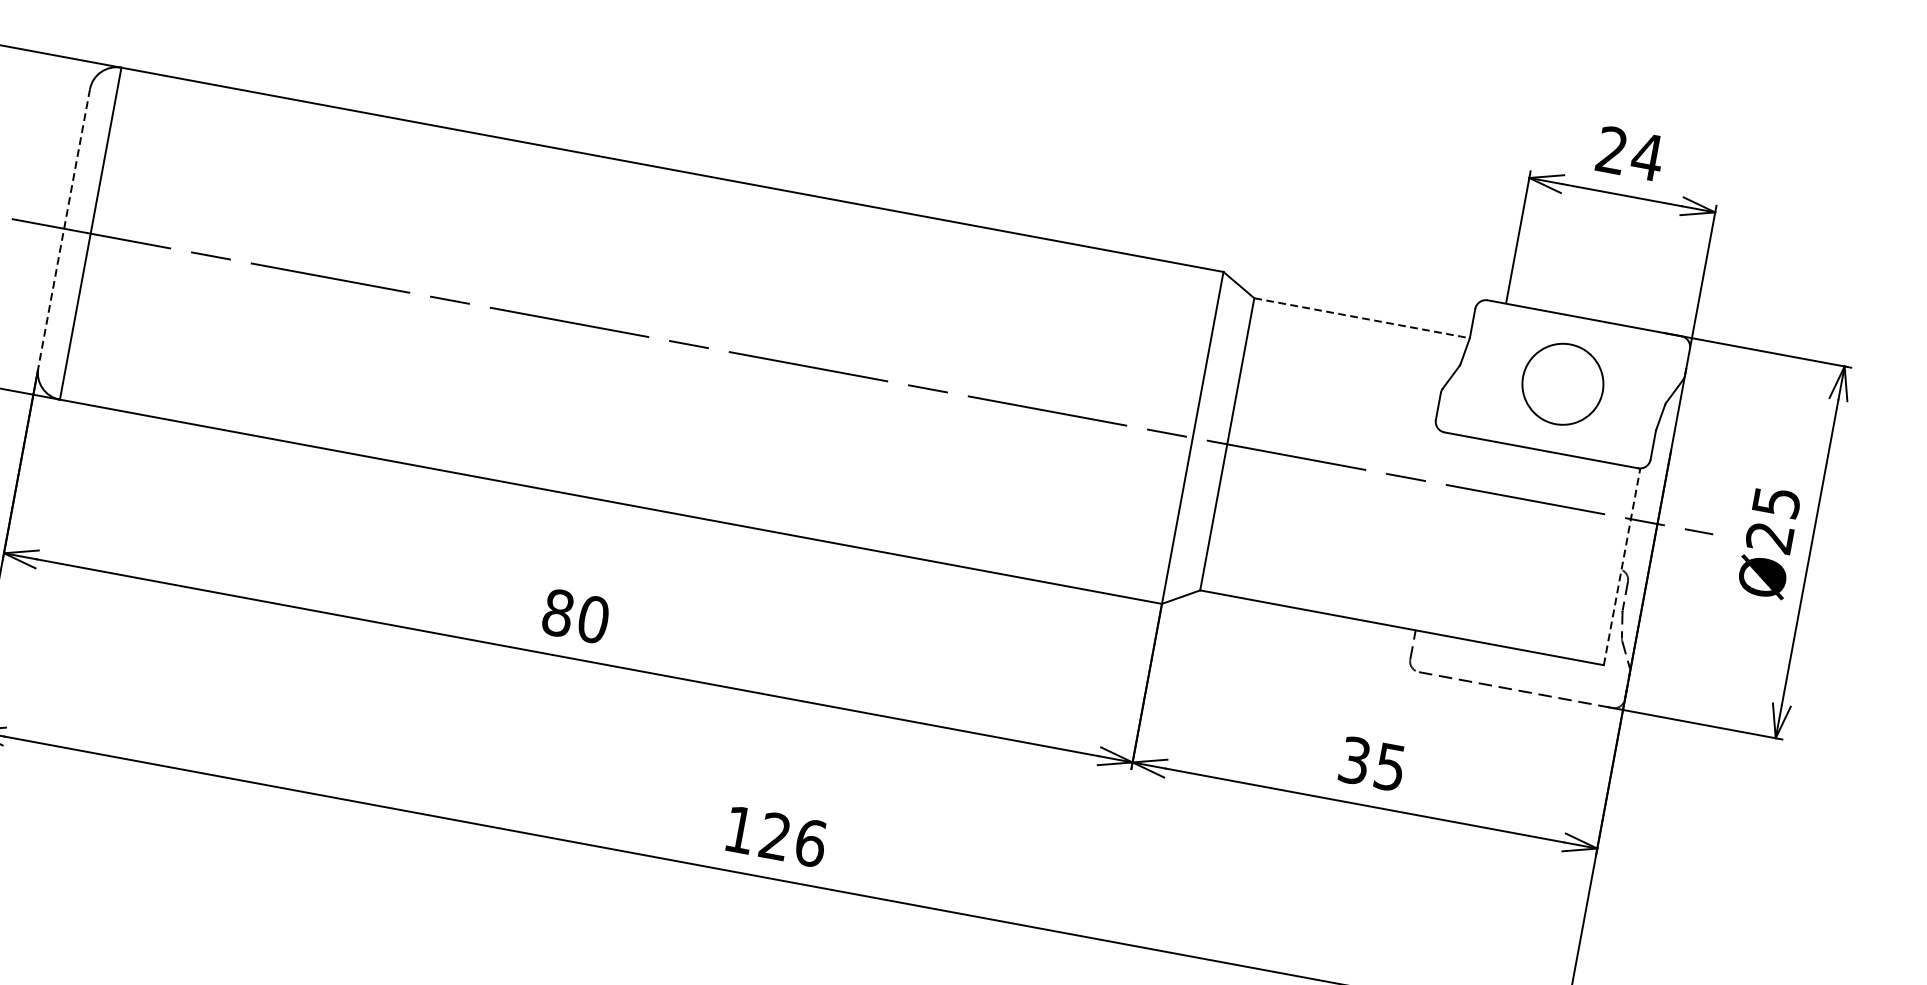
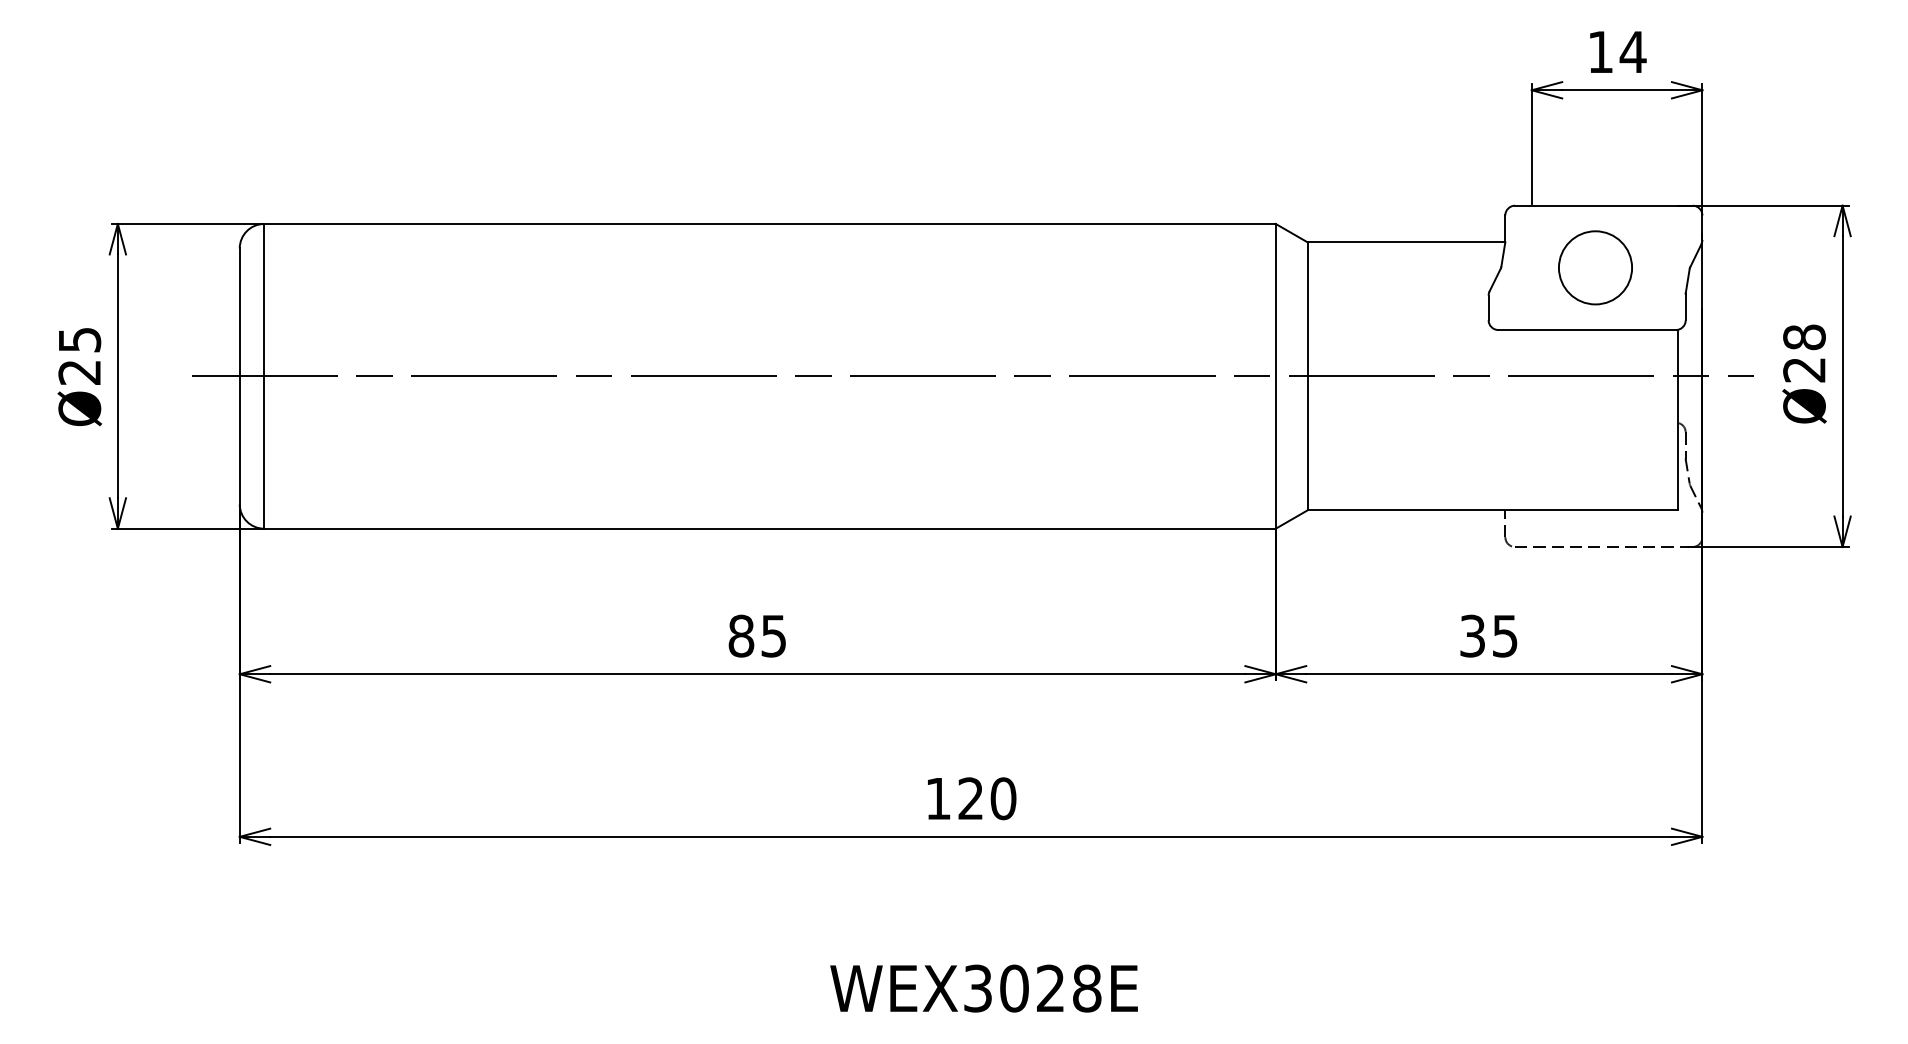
text: (1612, 149) -> (1600, 51), 24 -> 14
line: (63, 228) -> (239, 376), dashed -> solid
line: (1362, 318) -> (1406, 242), dashed -> solid
text: (1776, 502) -> (1804, 337), Ø25 -> Ø28
line: (1622, 566) -> (1678, 419), dashed -> solid
text: (593, 618) -> (773, 635), 80 -> 85
text: (810, 842) -> (1003, 798), 126 -> 120

